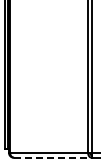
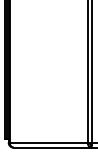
line: (52, 157) -> (52, 147), dashed -> solid

